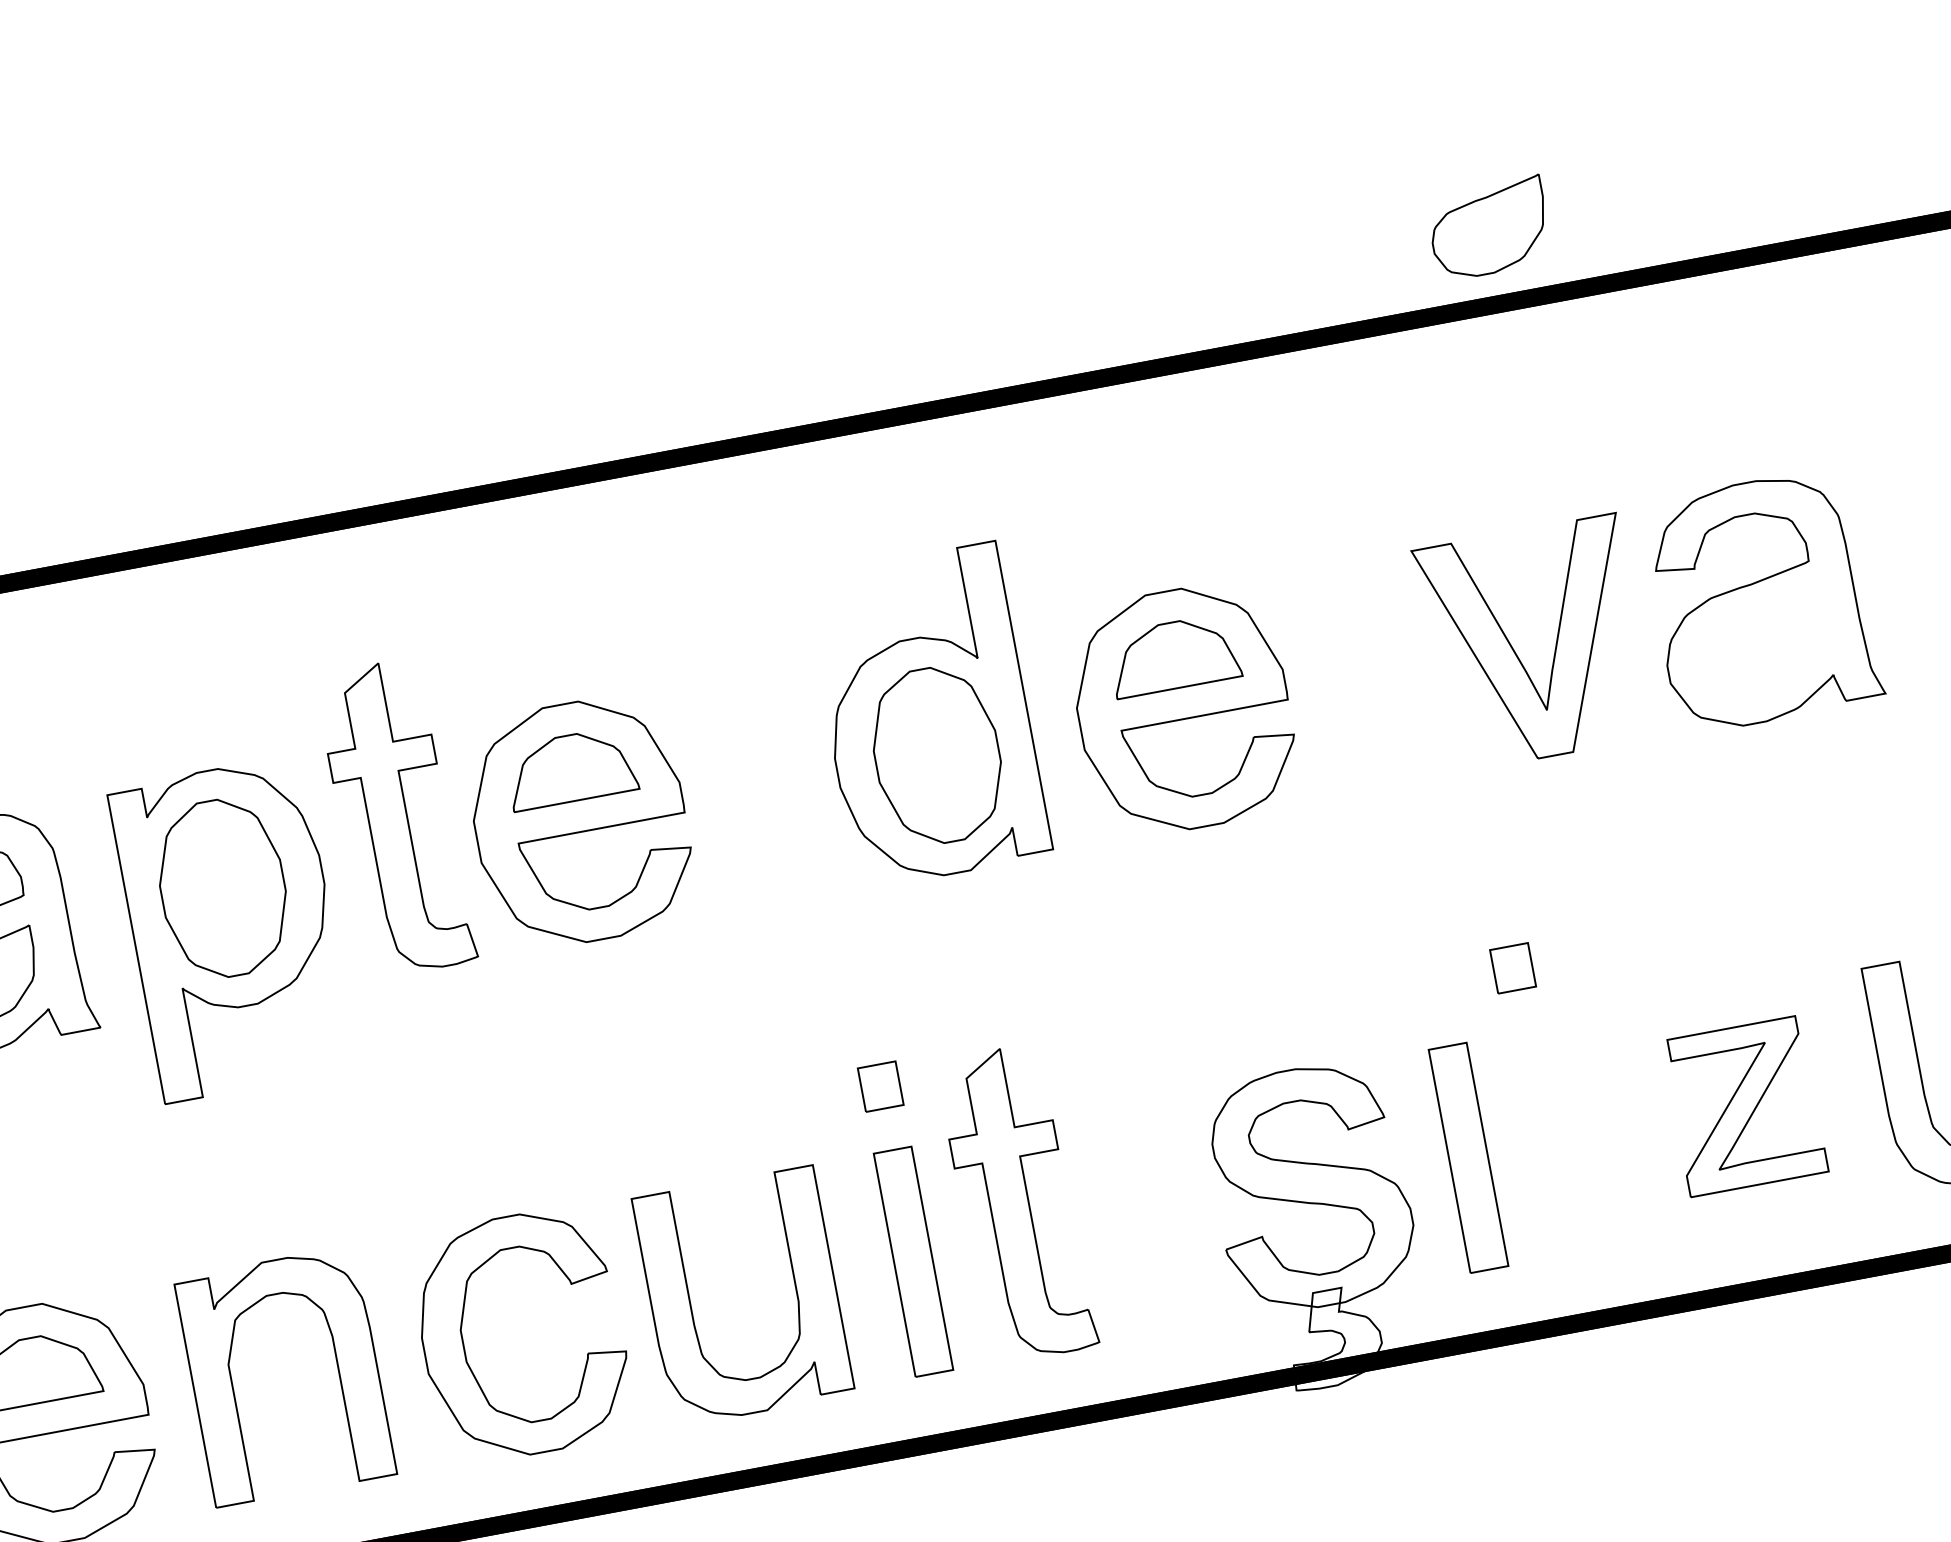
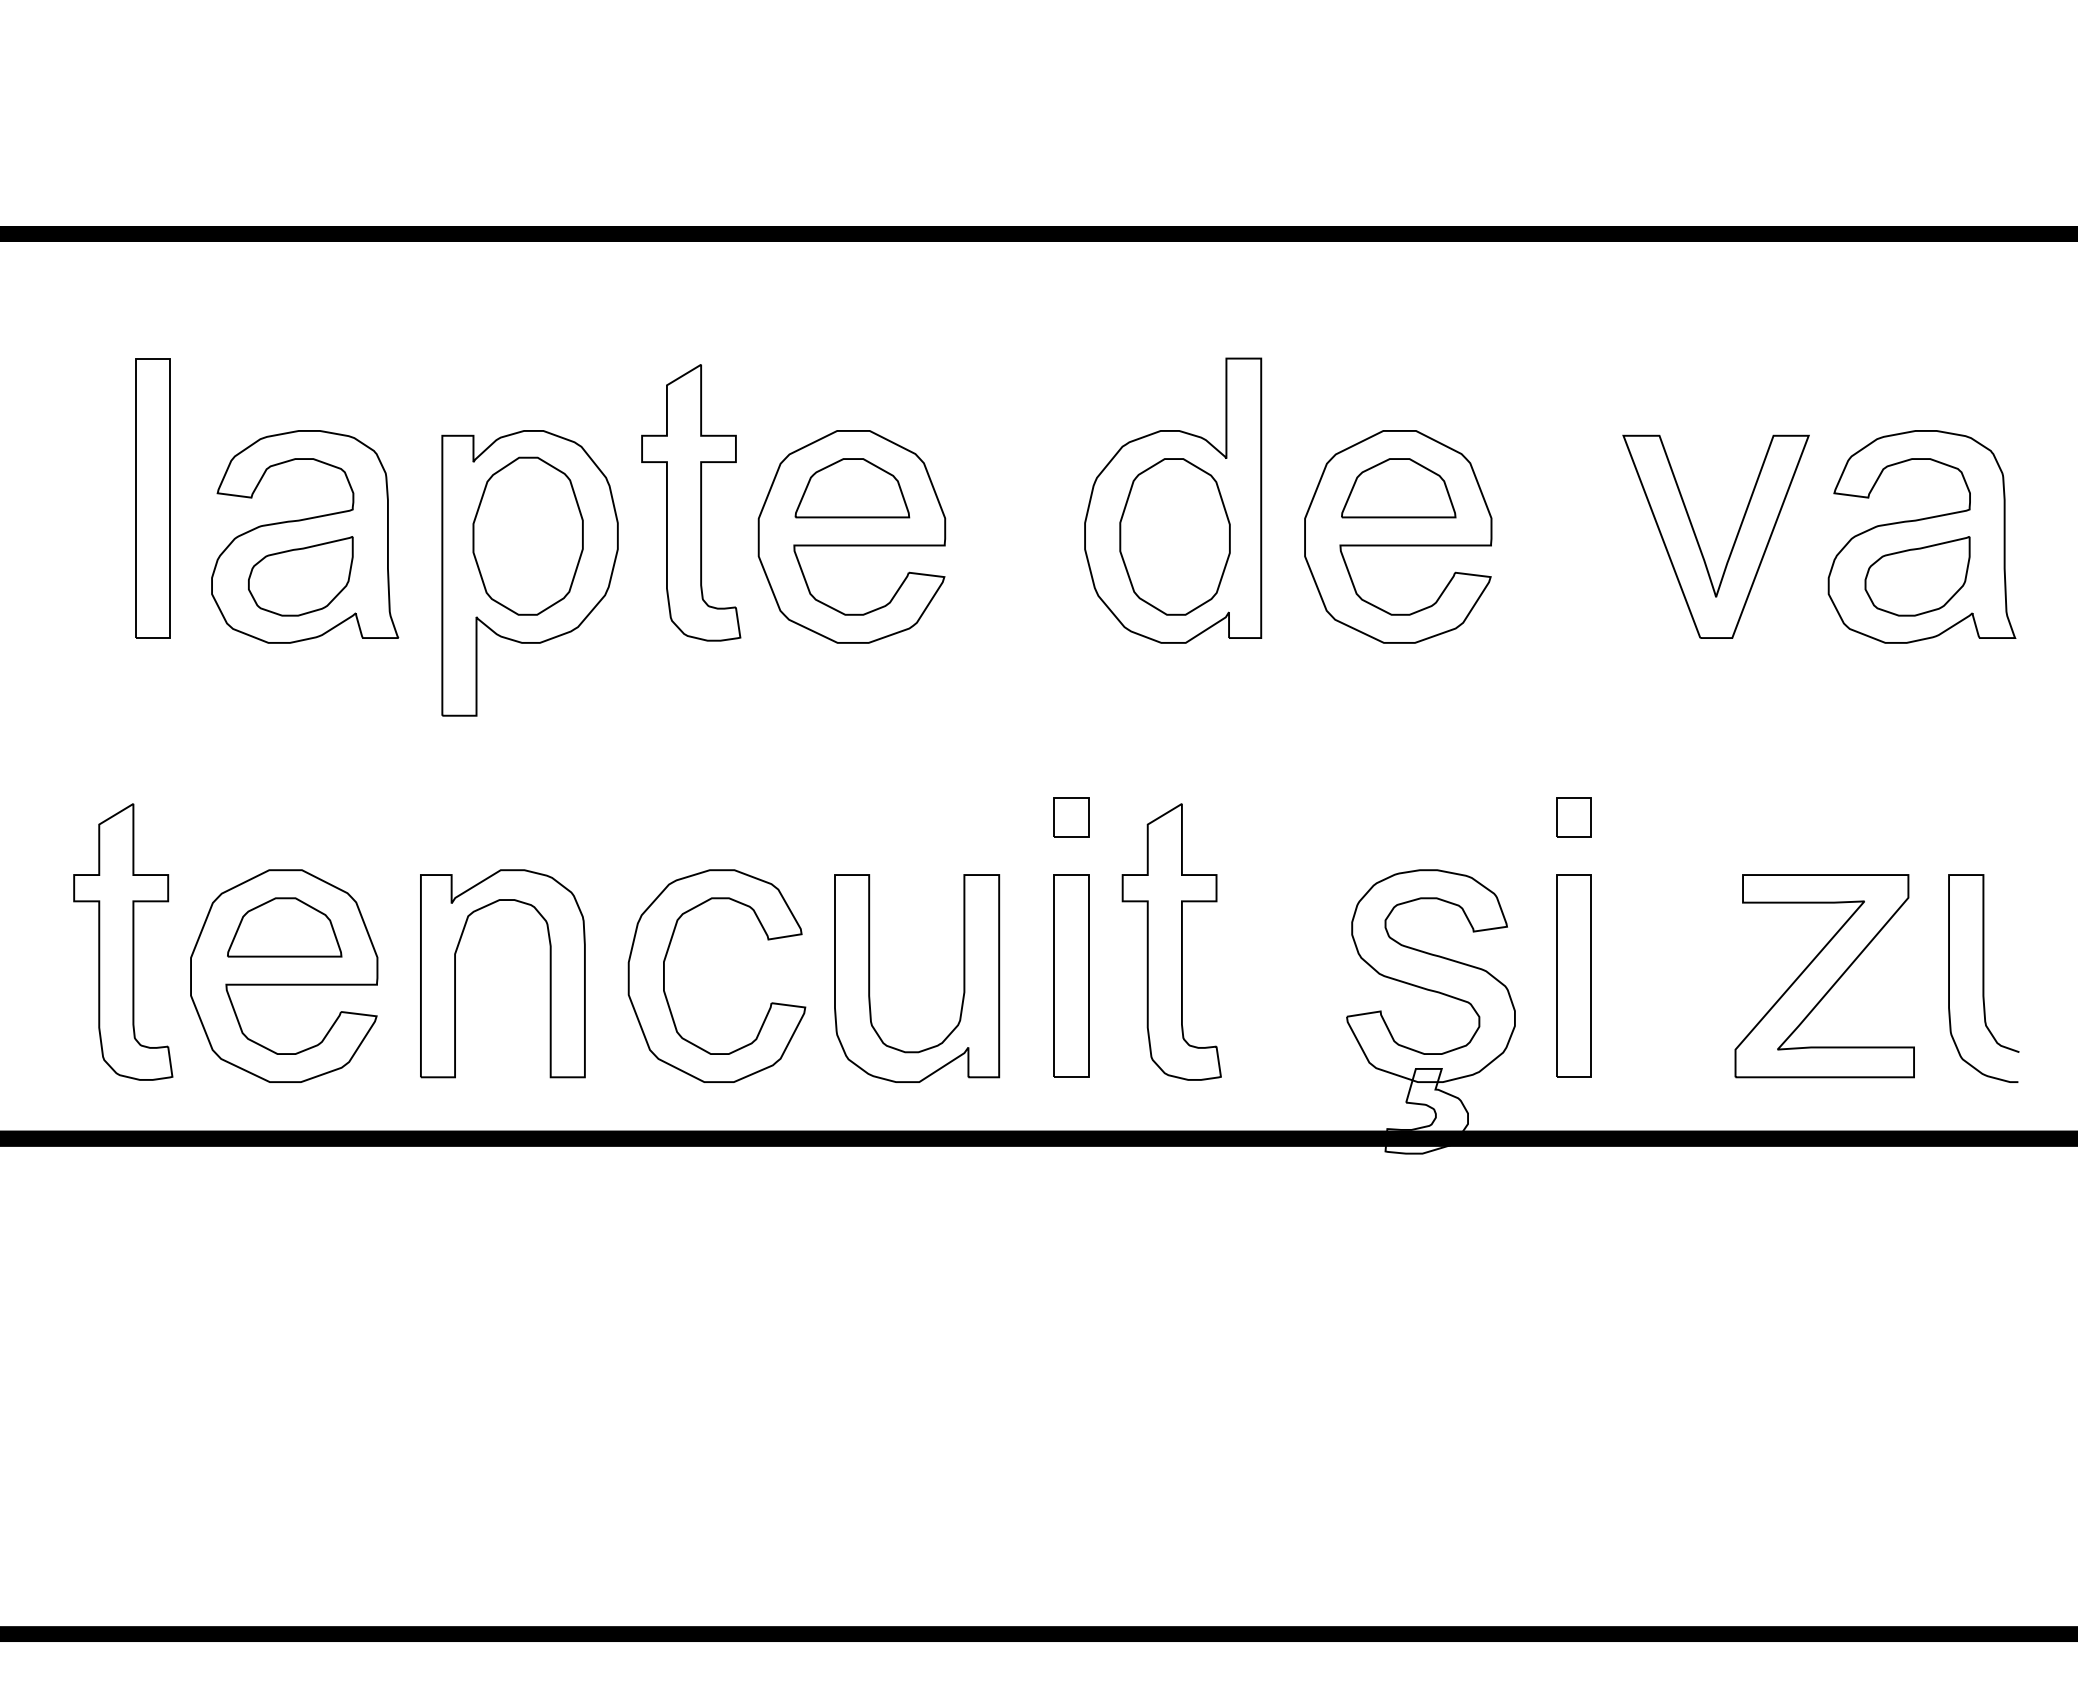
part: (1489, 228) -> (1917, 576), moved
part: (1512, 968) -> (1573, 817), moved
part: (1745, 1106) -> (1824, 976), size x1.43

